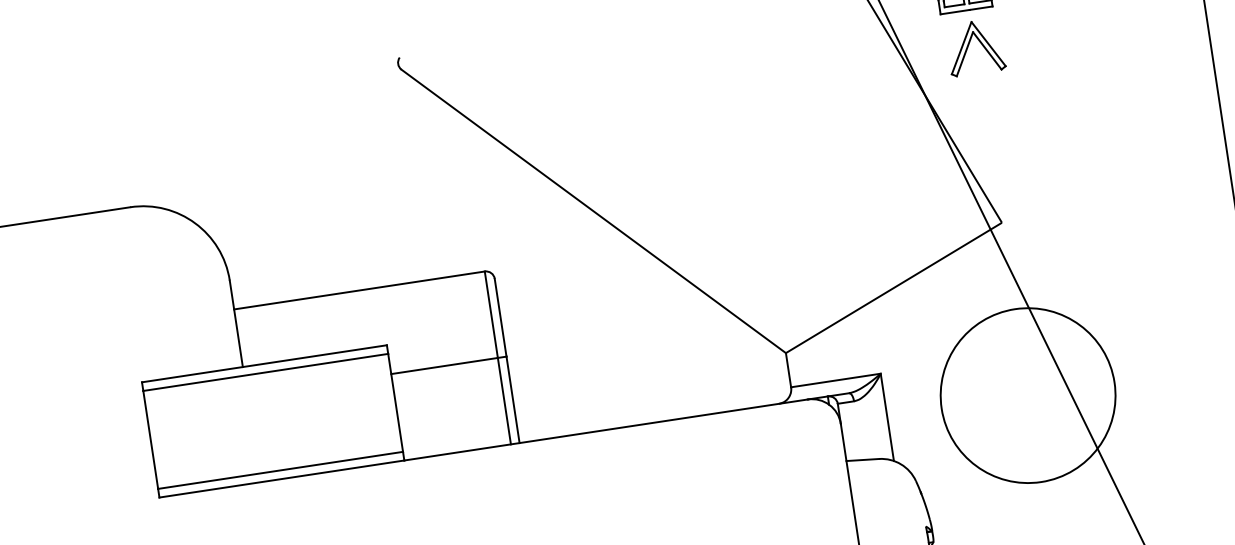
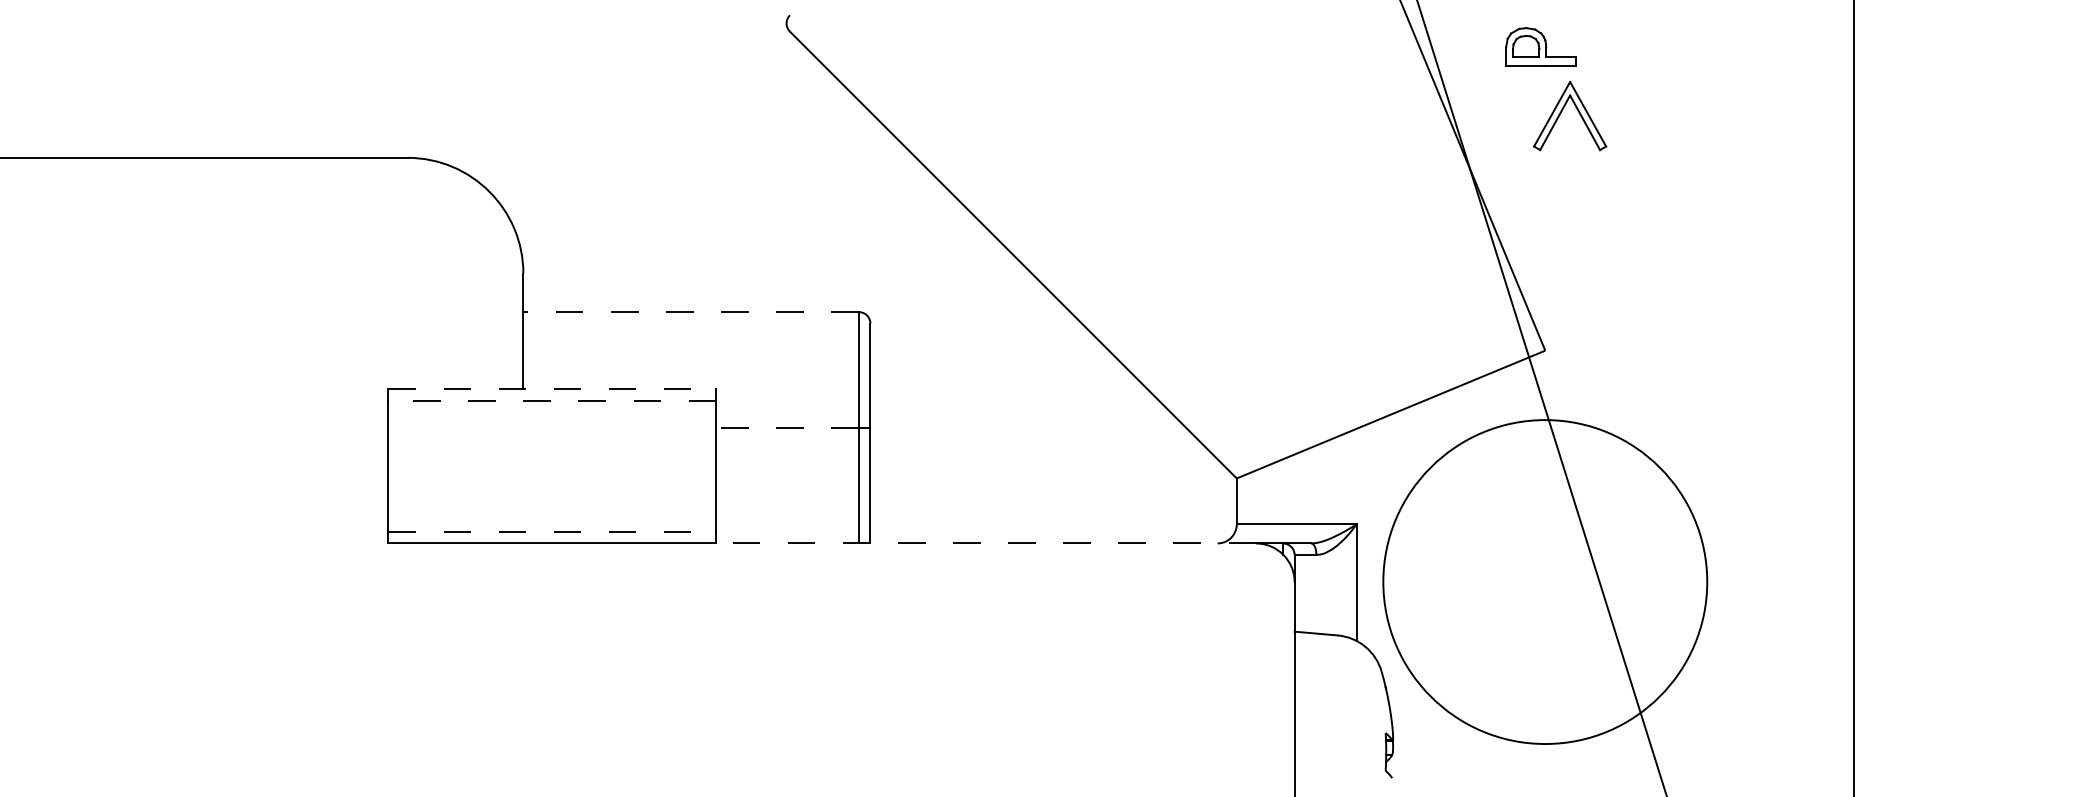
part: (980, 43) -> (1577, 111), moved
line: (359, 290) -> (691, 312), solid -> dashed
line: (264, 363) -> (552, 389), solid -> dashed
line: (444, 365) -> (787, 427), solid -> dashed
line: (265, 372) -> (552, 400), solid -> dashed
circle: (1027, 395) -> (1544, 581), size x1.4
line: (606, 429) -> (986, 543), solid -> dashed
line: (280, 470) -> (552, 531), solid -> dashed

